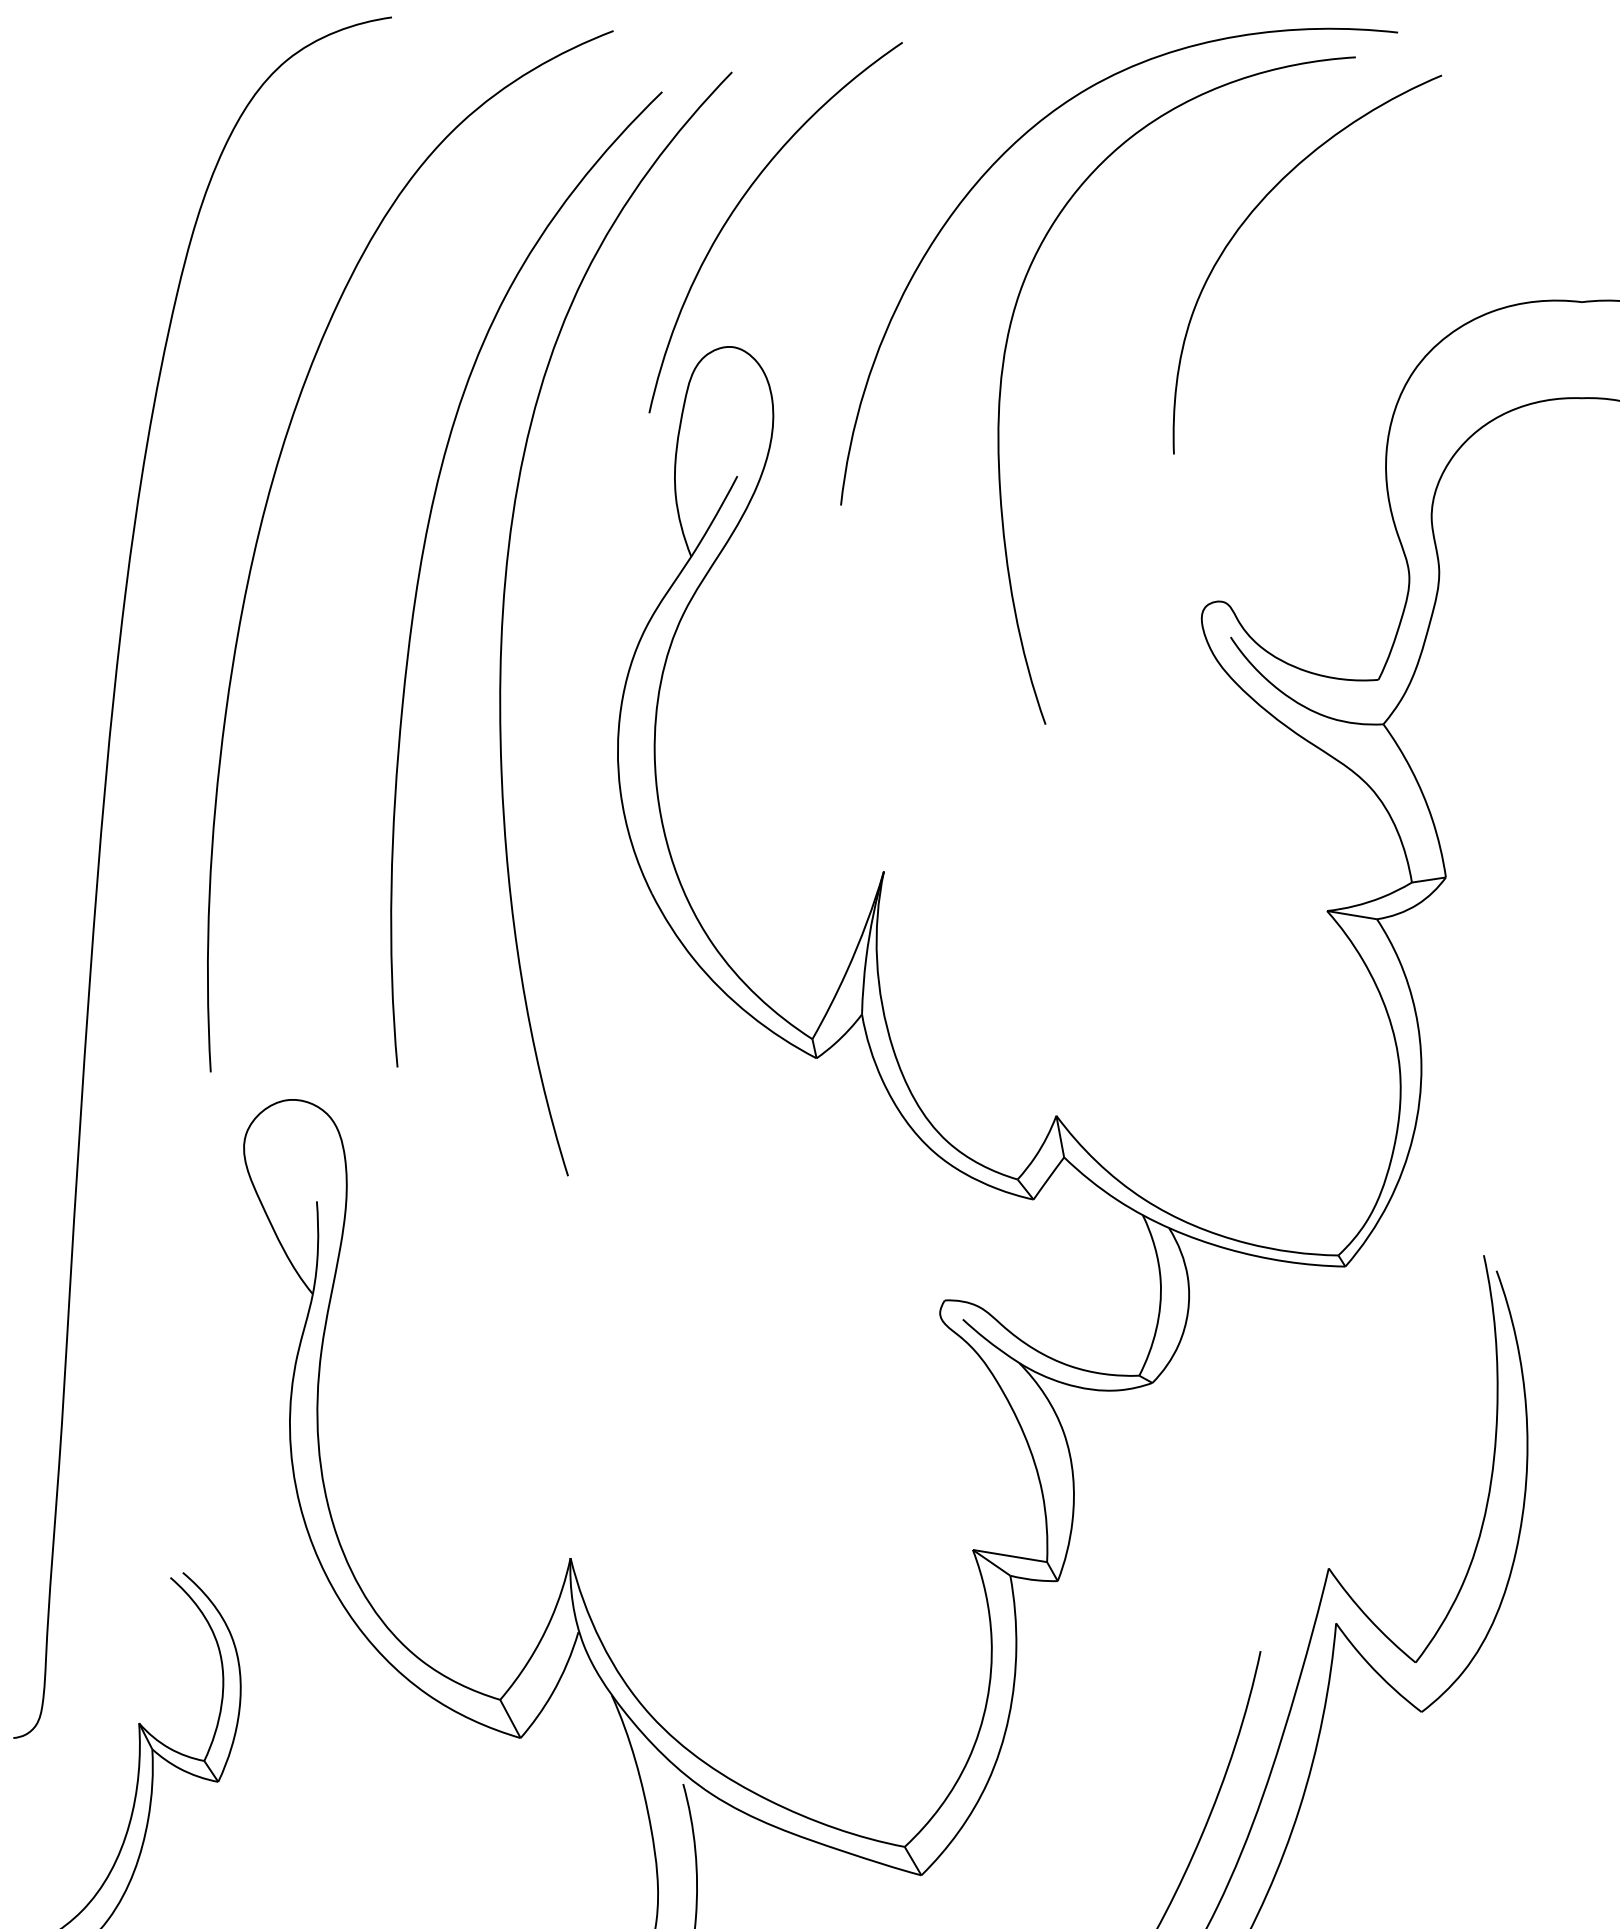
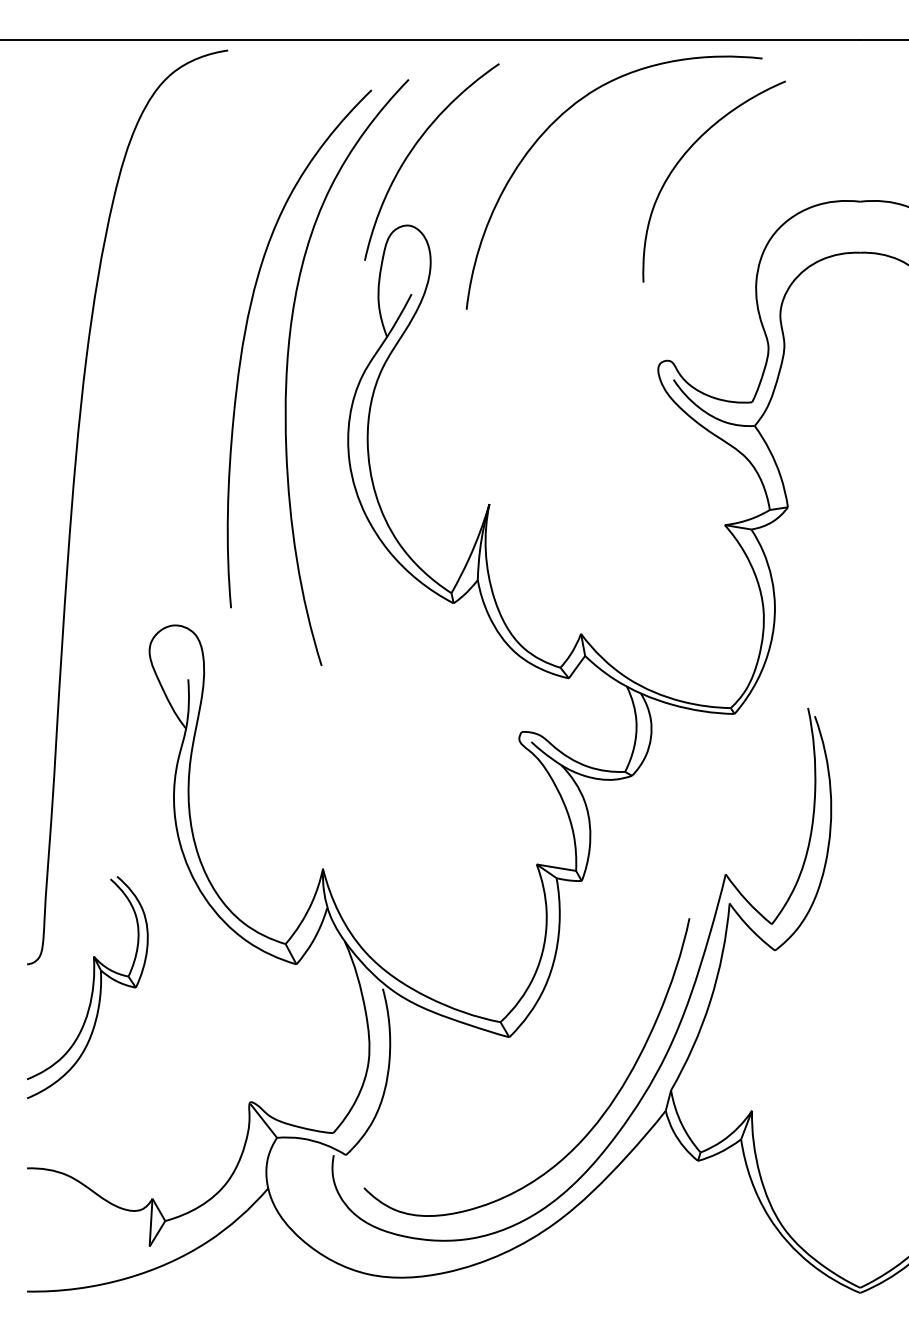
curve: (1004, 371) -> (553, 238), removed
curve: (266, 512) -> (161, 313), removed

